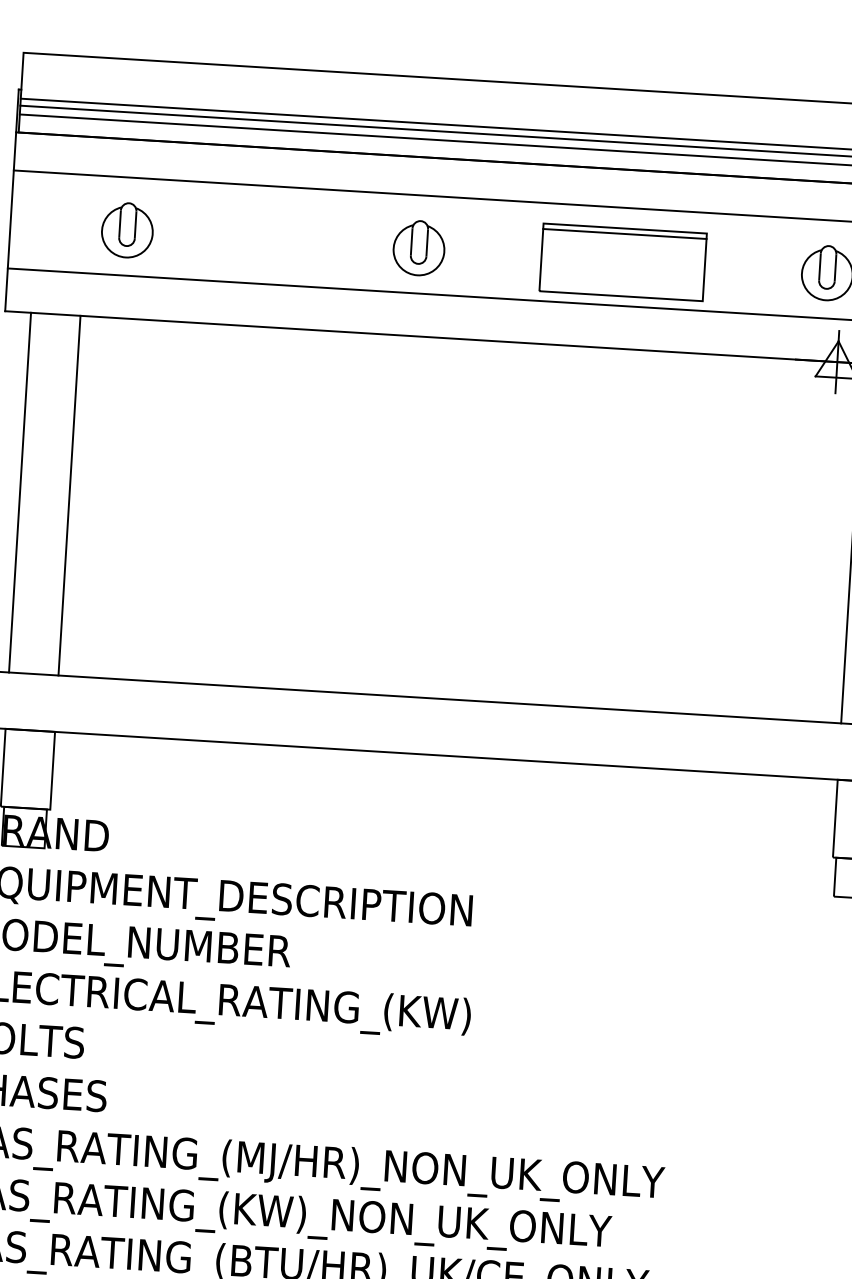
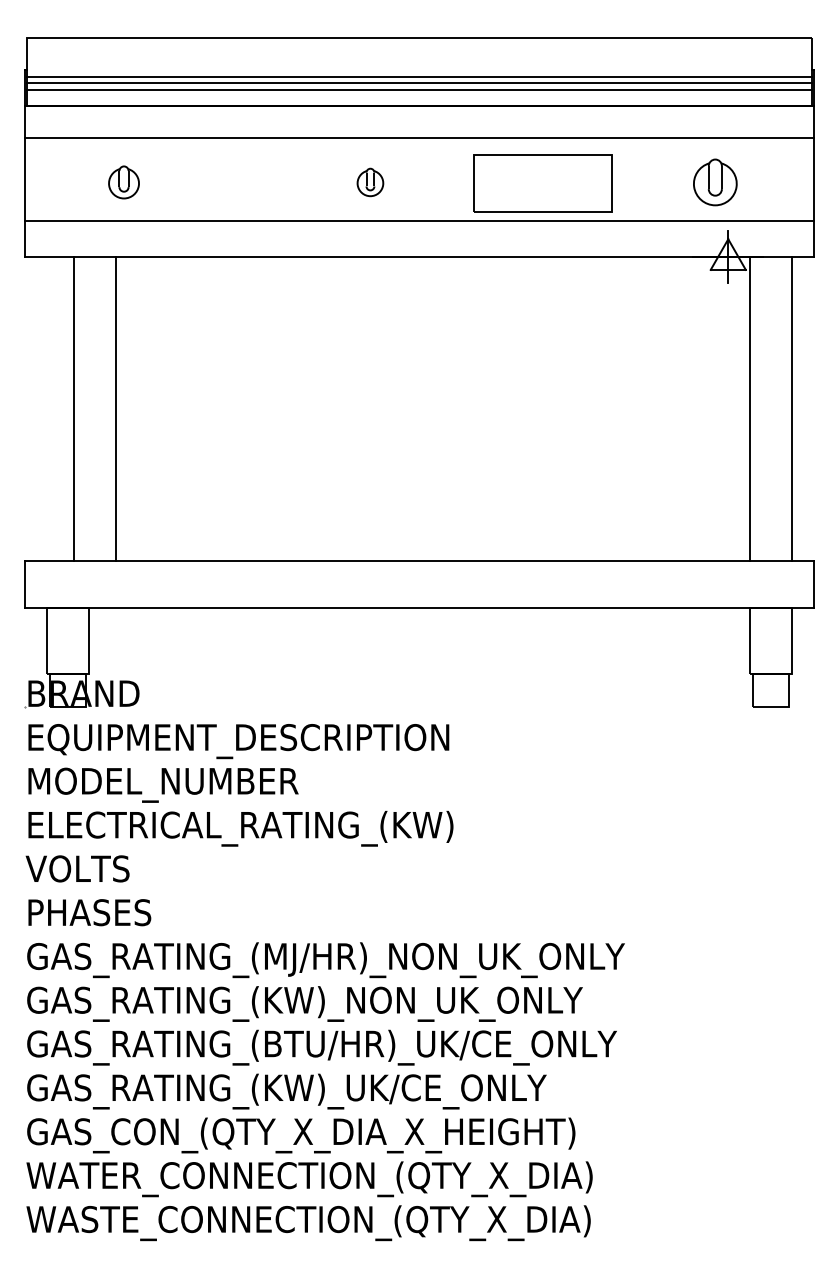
part: (126, 230) -> (123, 182), size x0.7
line: (624, 233) -> (542, 159), removed
part: (419, 248) -> (370, 182), size x0.6
line: (20, 492) -> (74, 408), moved
line: (69, 495) -> (115, 408), moved

